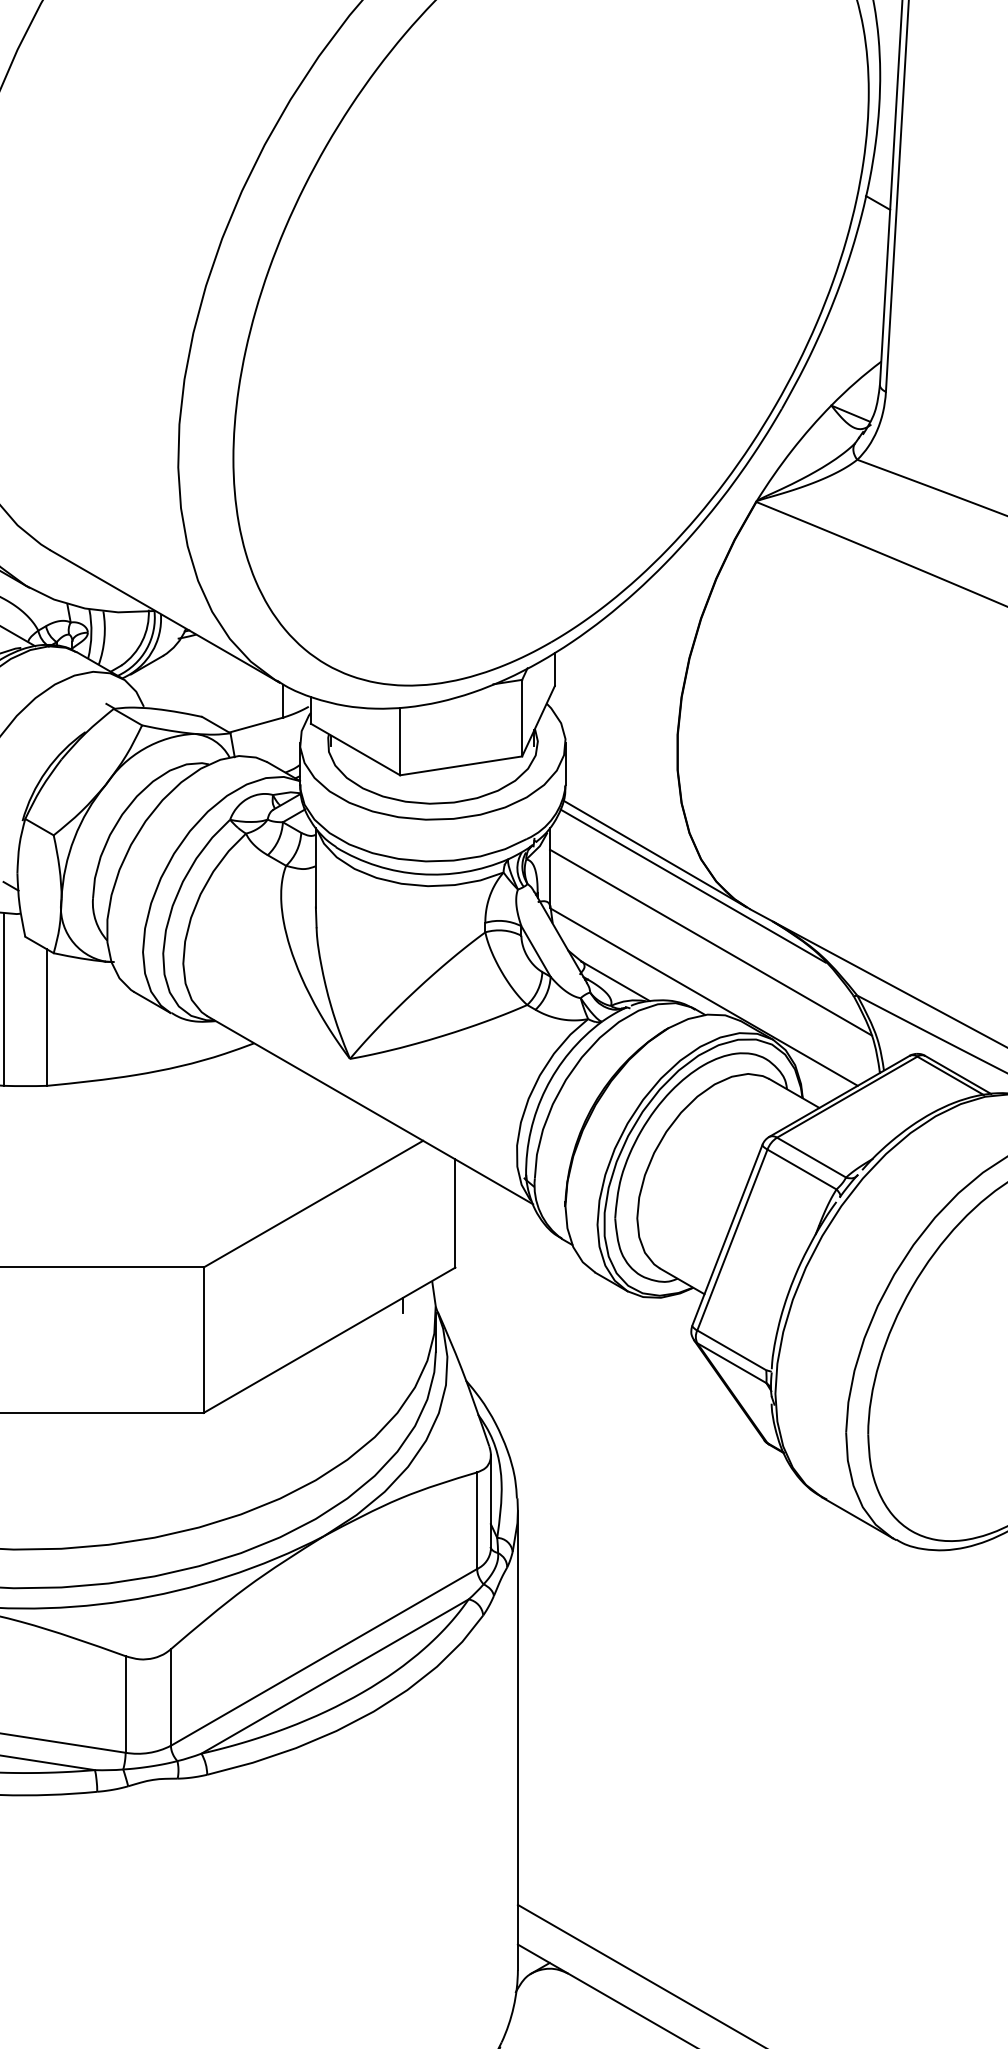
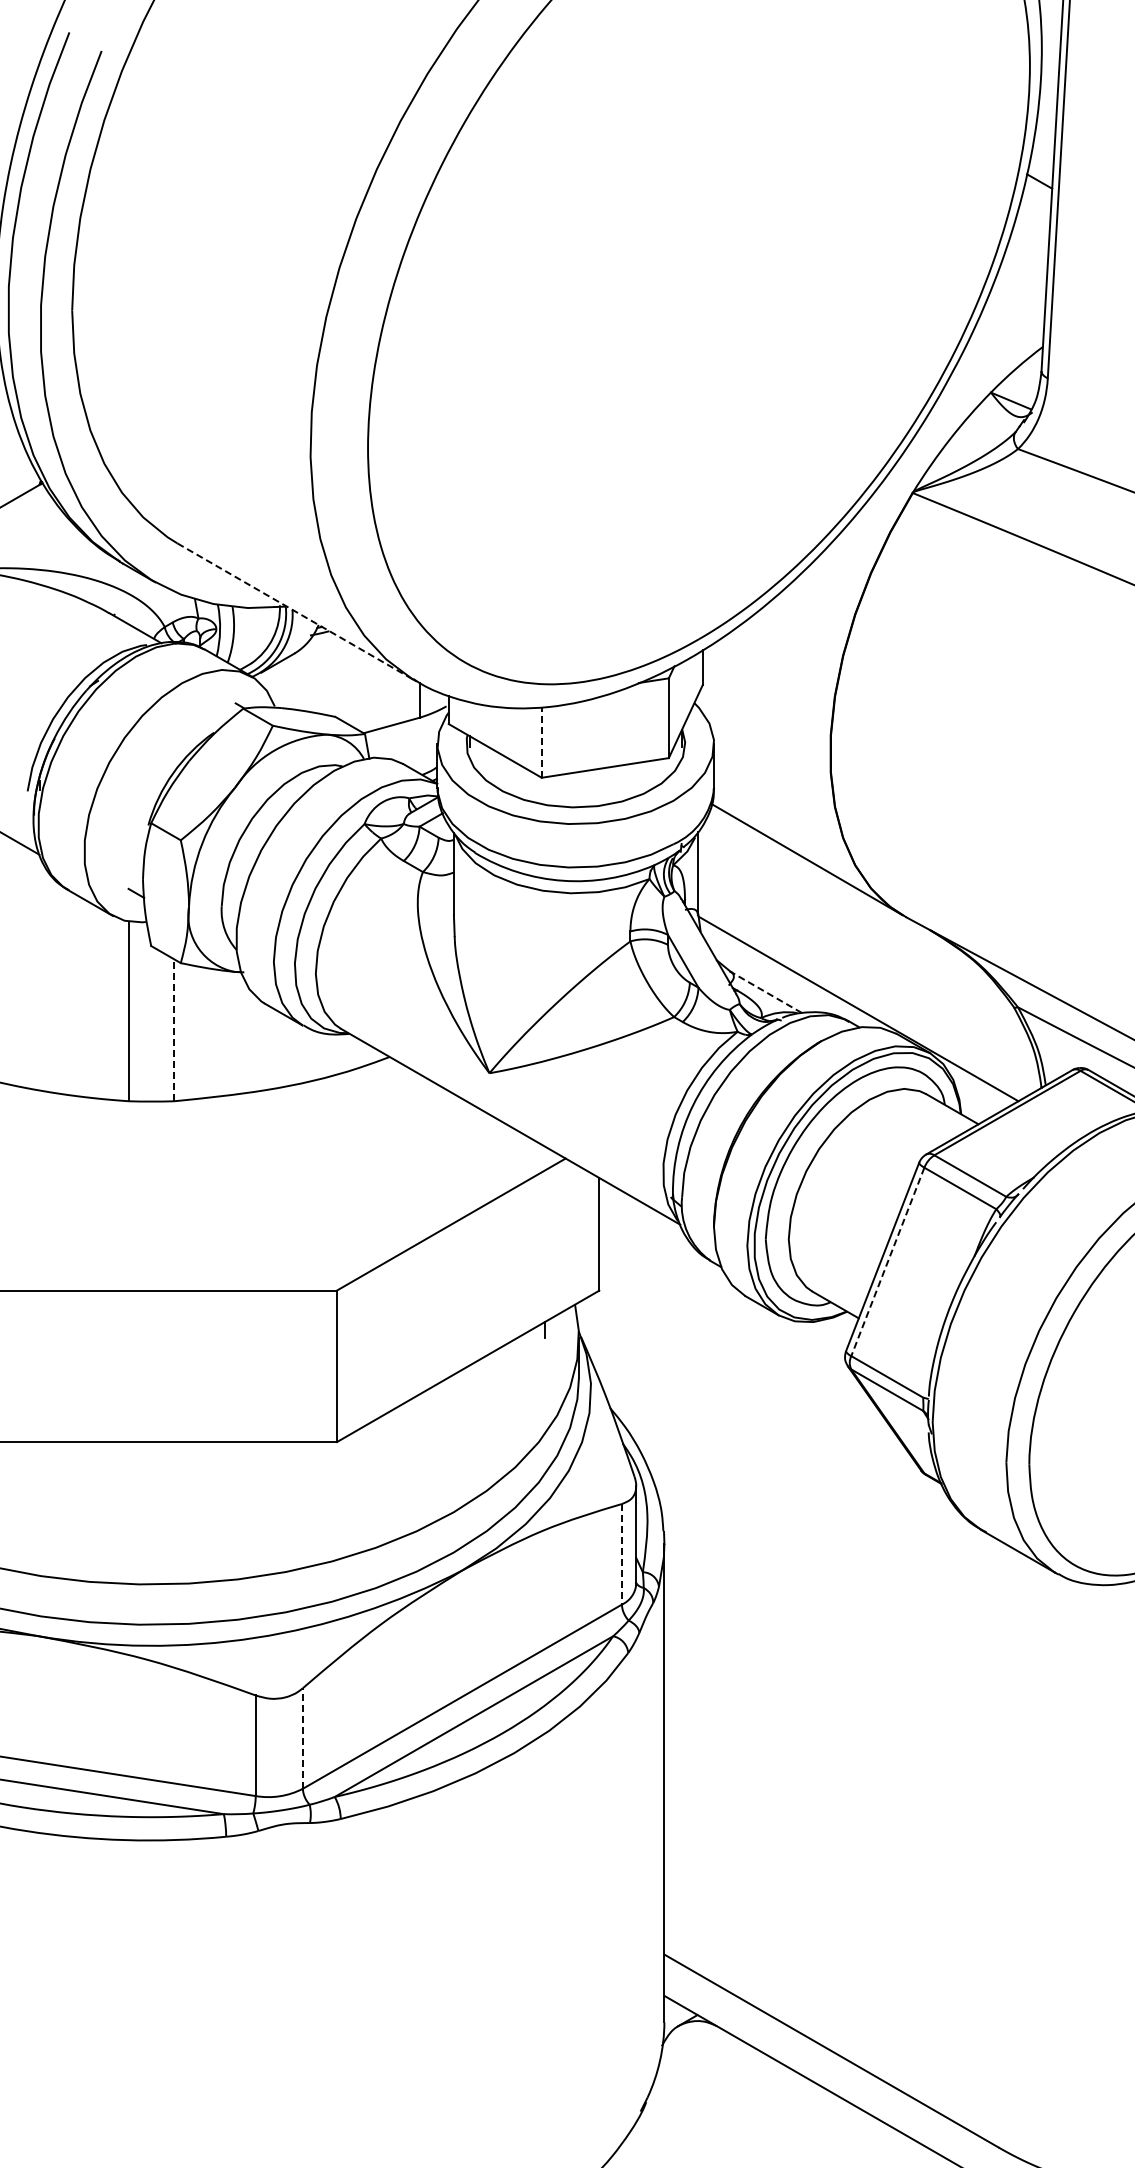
line: (164, 616) -> (296, 612), solid -> dashed
line: (399, 741) -> (541, 742), solid -> dashed
line: (692, 886) -> (846, 893), removed
line: (710, 942) -> (865, 951), removed
line: (614, 981) -> (765, 992), solid -> dashed
line: (46, 1016) -> (173, 1029), solid -> dashed
line: (732, 1240) -> (887, 1262), solid -> dashed
line: (476, 1520) -> (621, 1554), solid -> dashed
line: (170, 1696) -> (302, 1737), solid -> dashed

